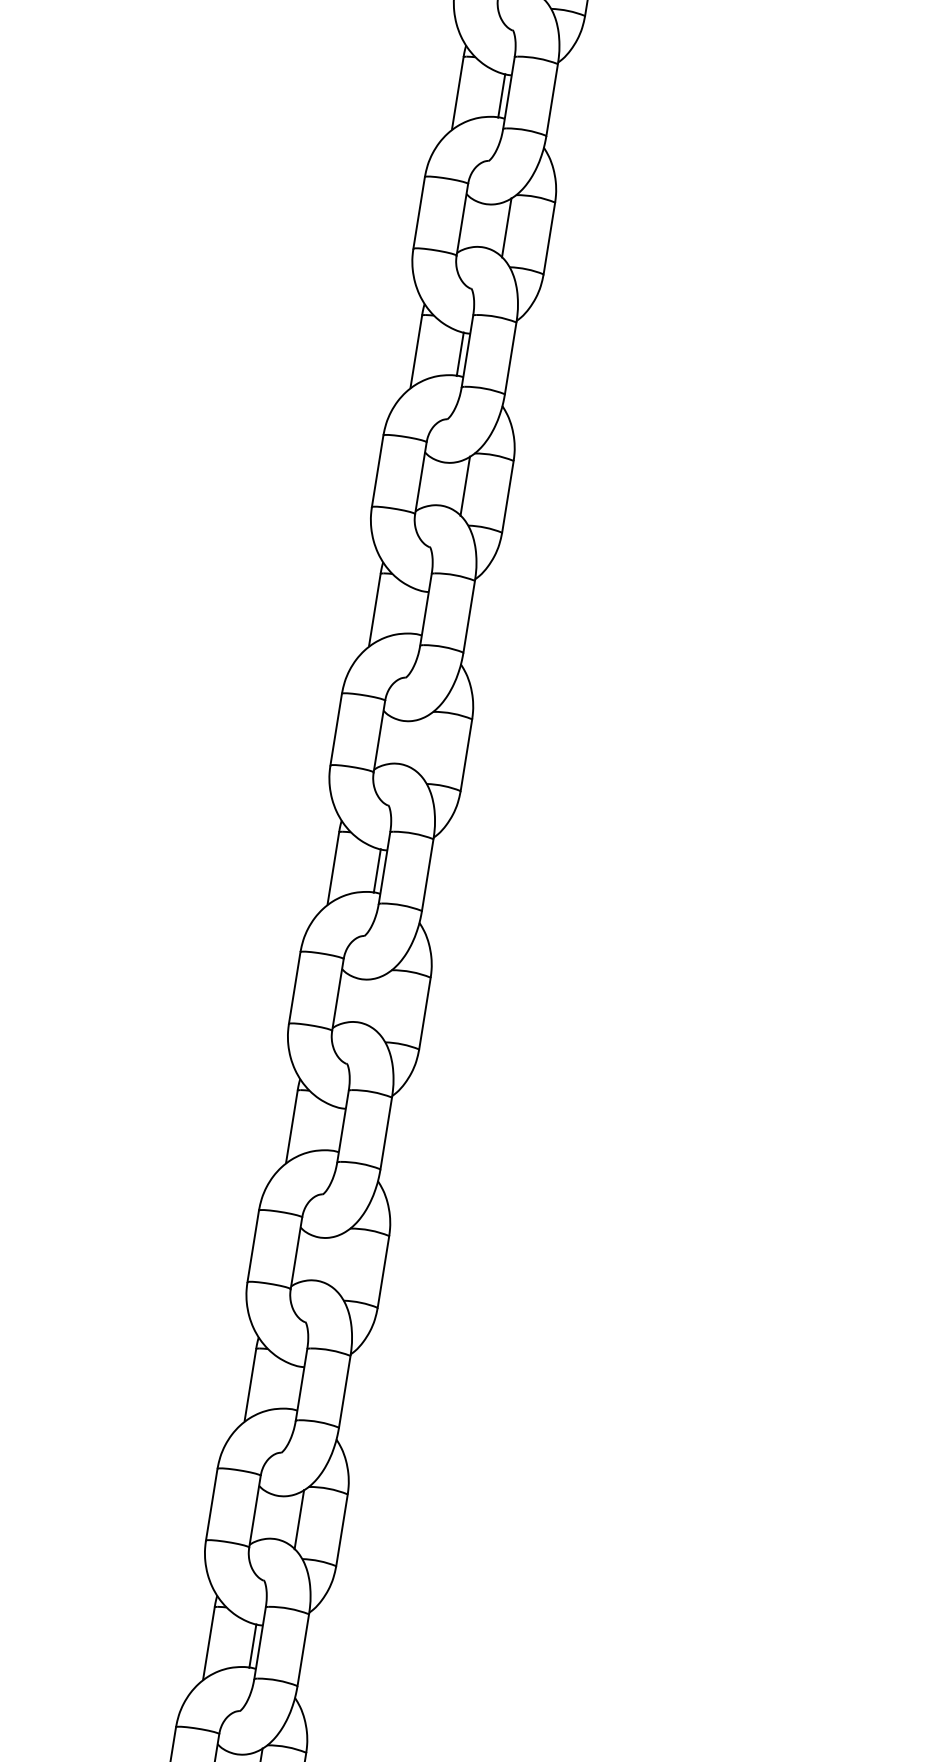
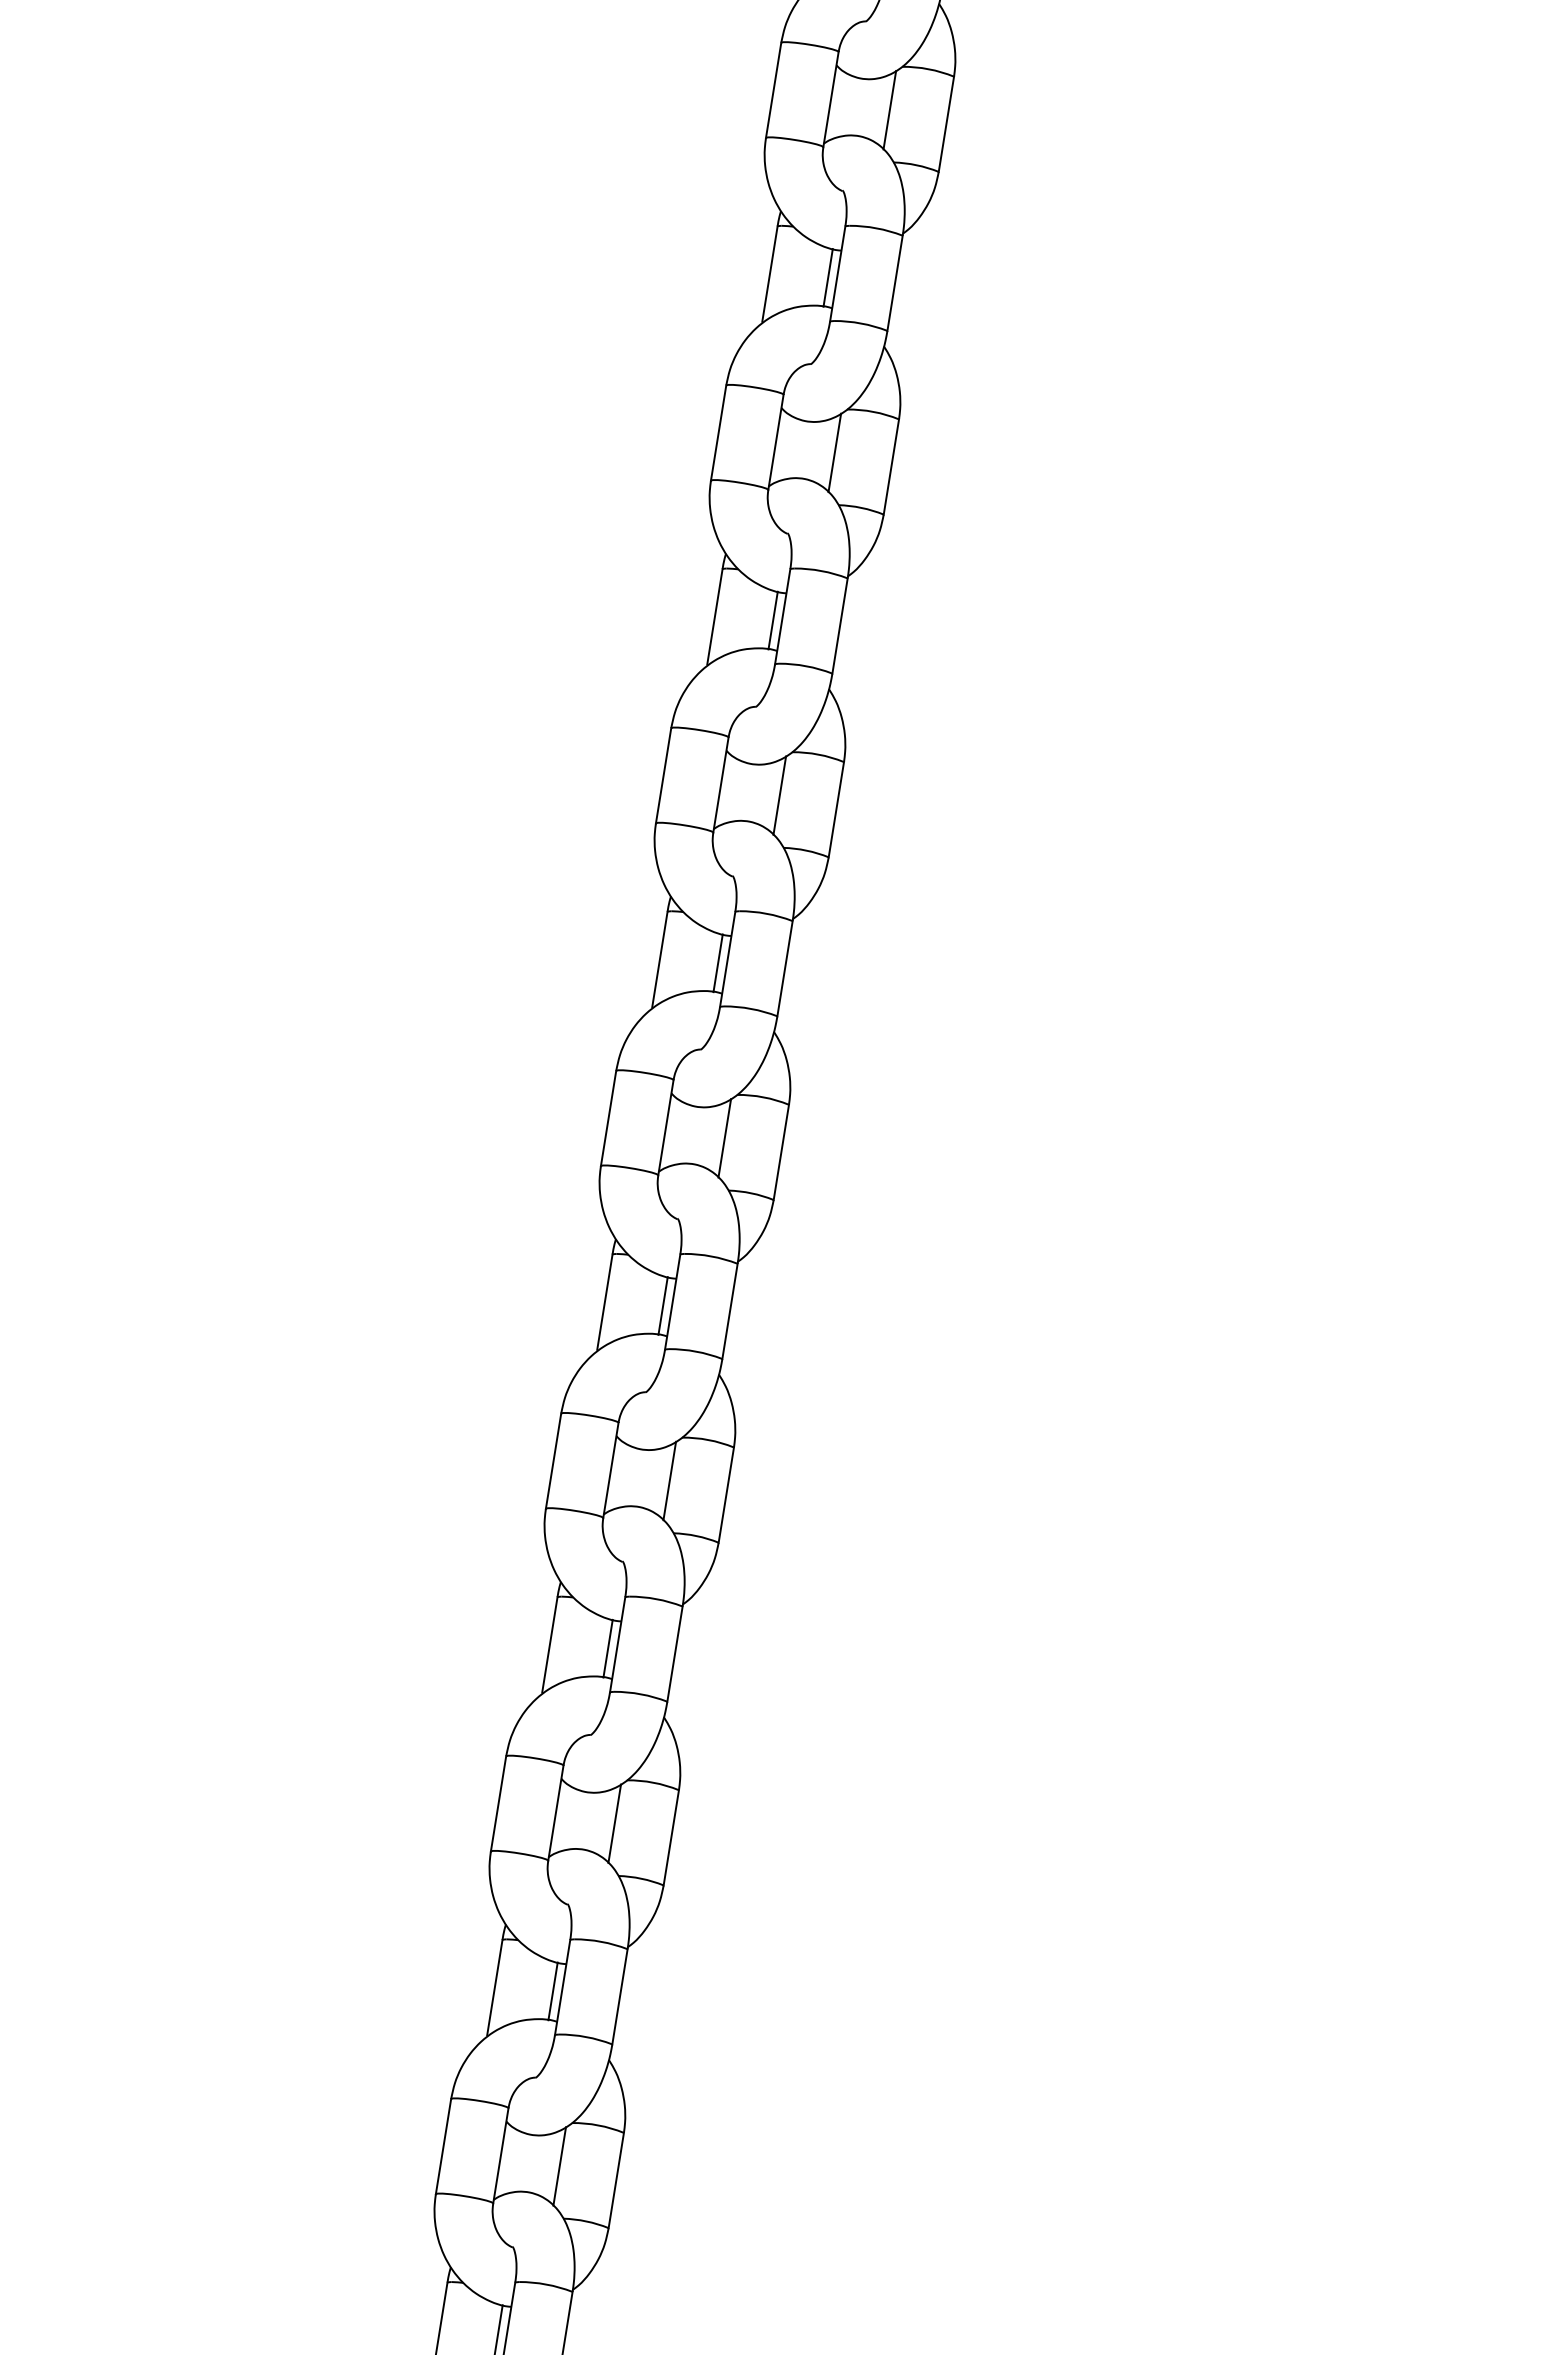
line: (418, 612) -> (717, 963), added
line: (423, 744) -> (724, 1138), added
line: (382, 1002) -> (669, 1480), added
line: (335, 1129) -> (607, 1648), added
line: (340, 1261) -> (614, 1823), added
line: (293, 1387) -> (552, 1991), added

